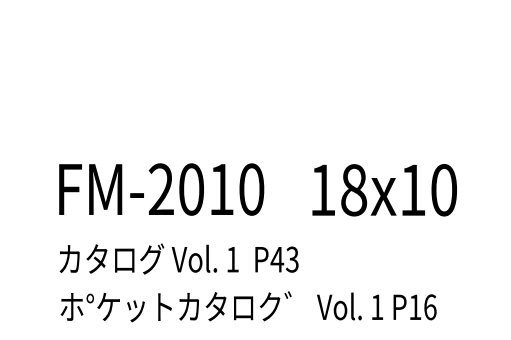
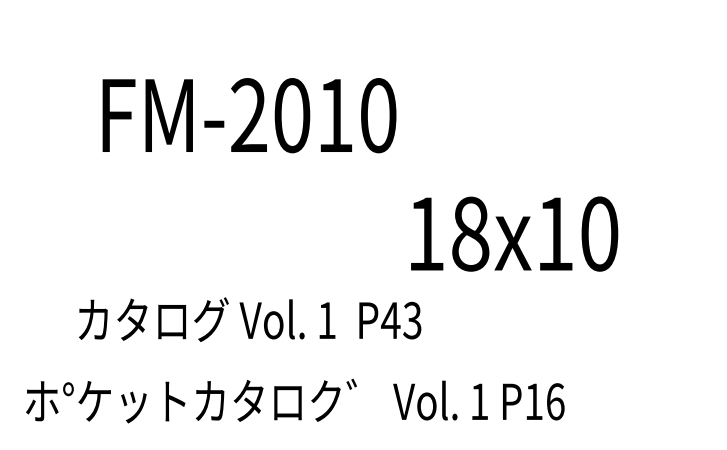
text: (161, 189) -> (249, 115), moved
text: (384, 190) -> (514, 234), moved
text: (178, 258) -> (249, 318), moved

